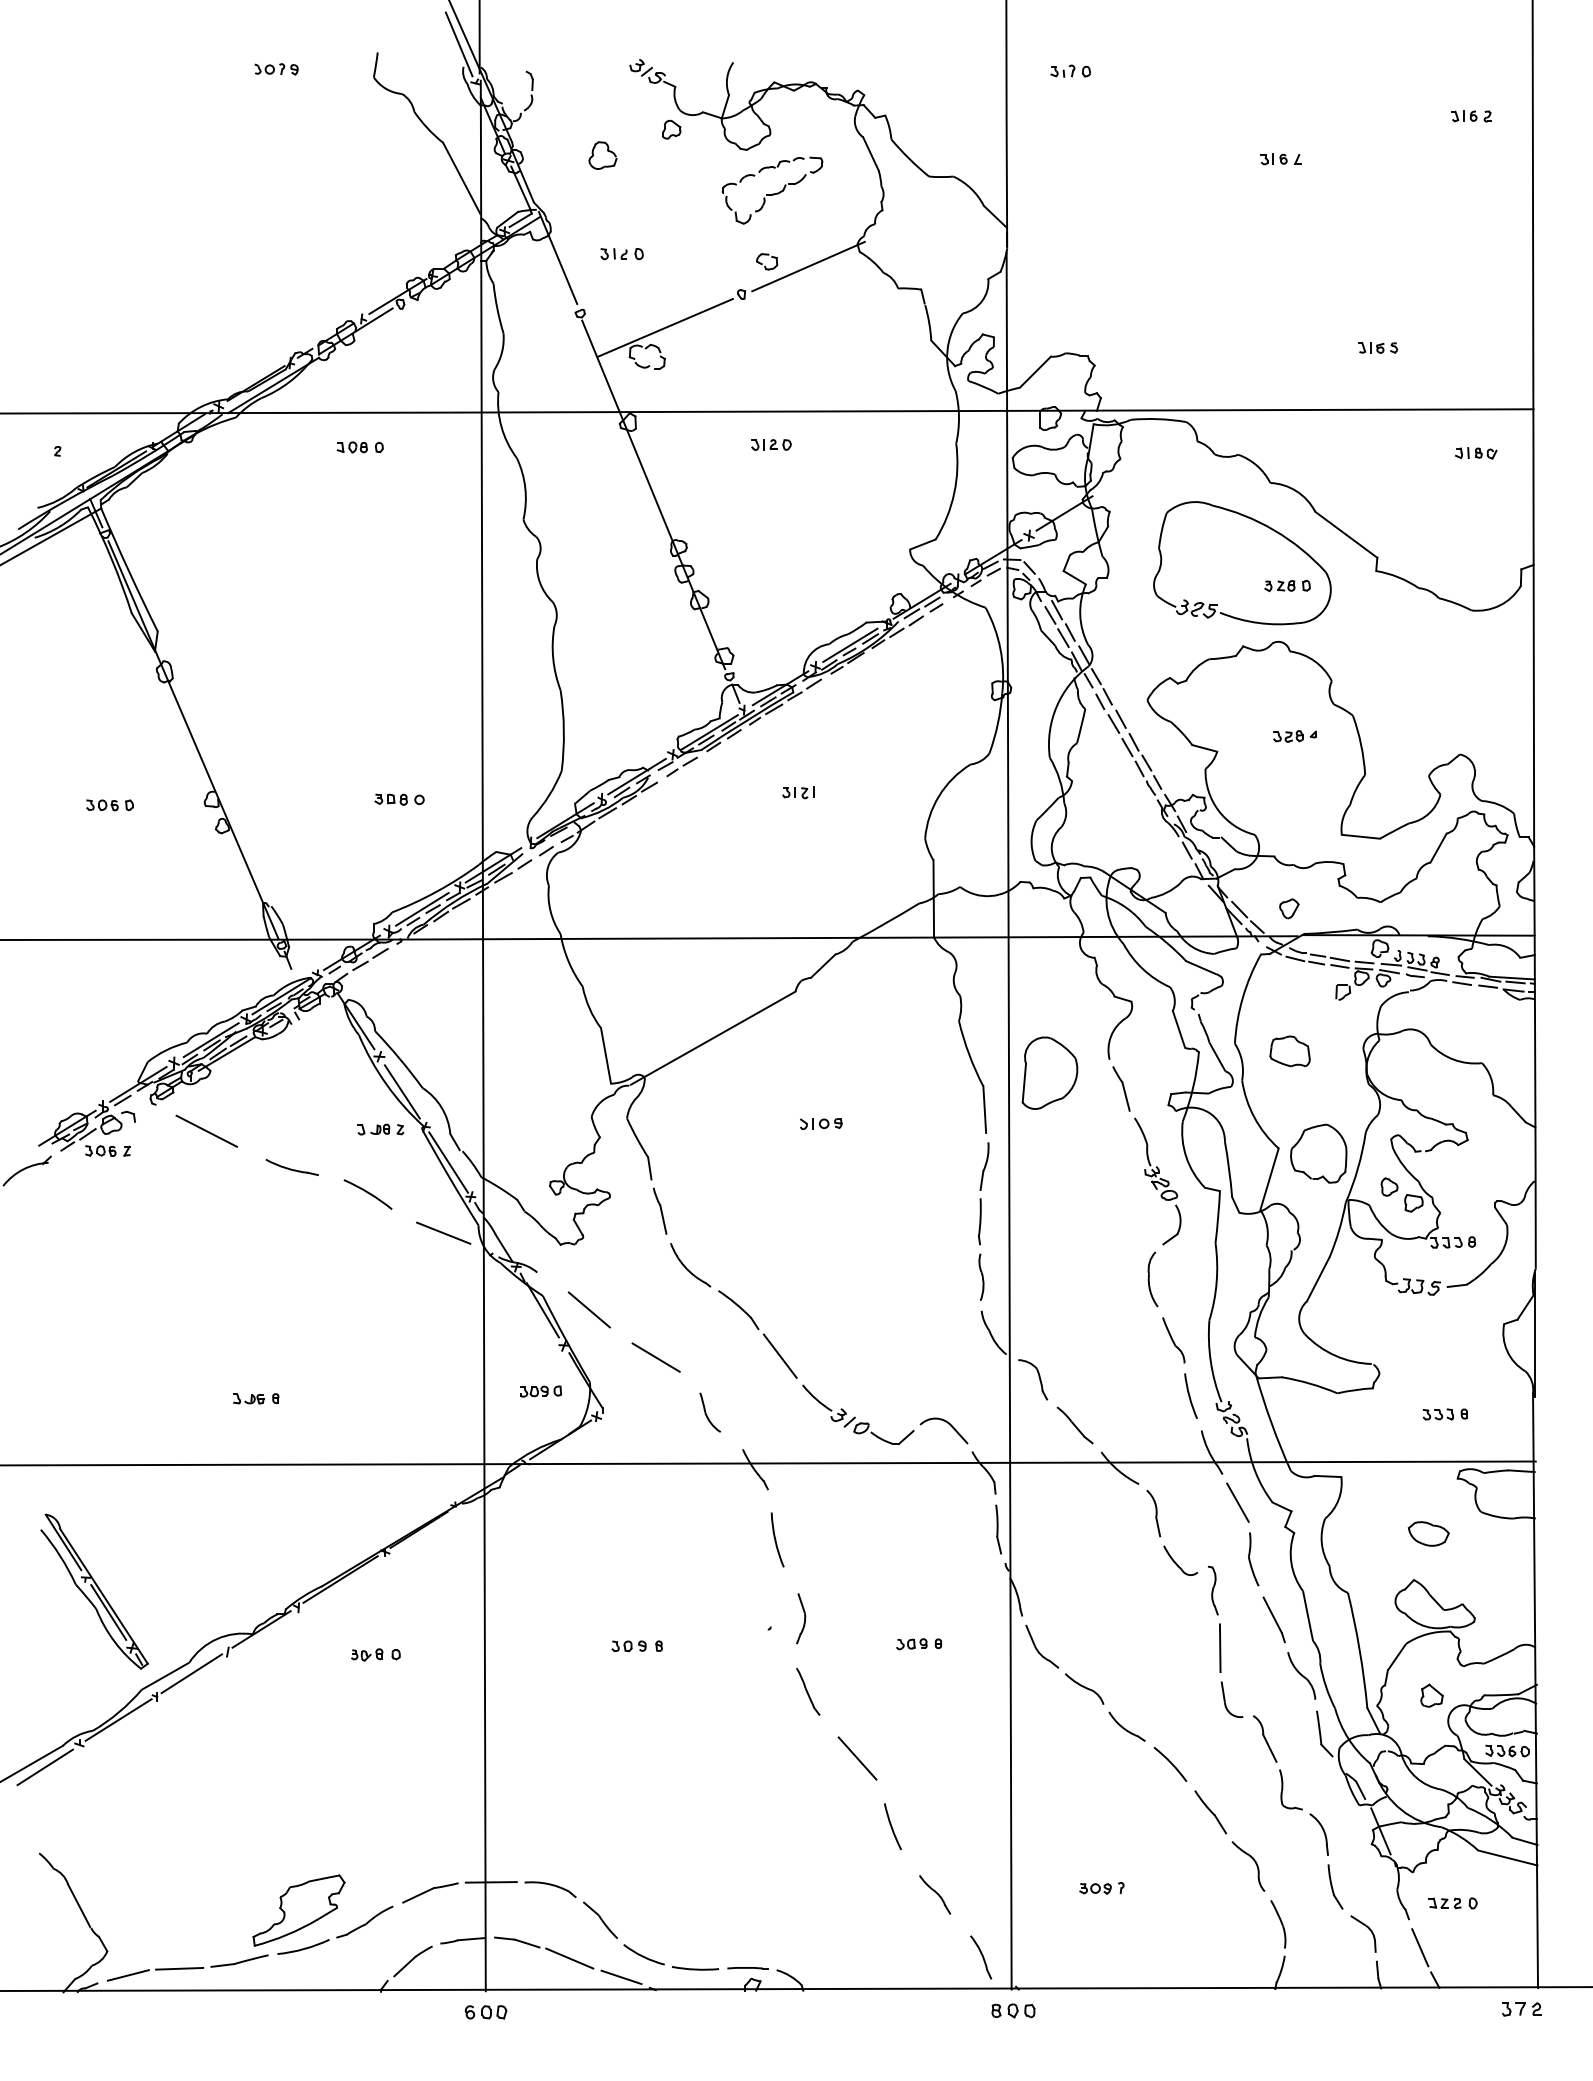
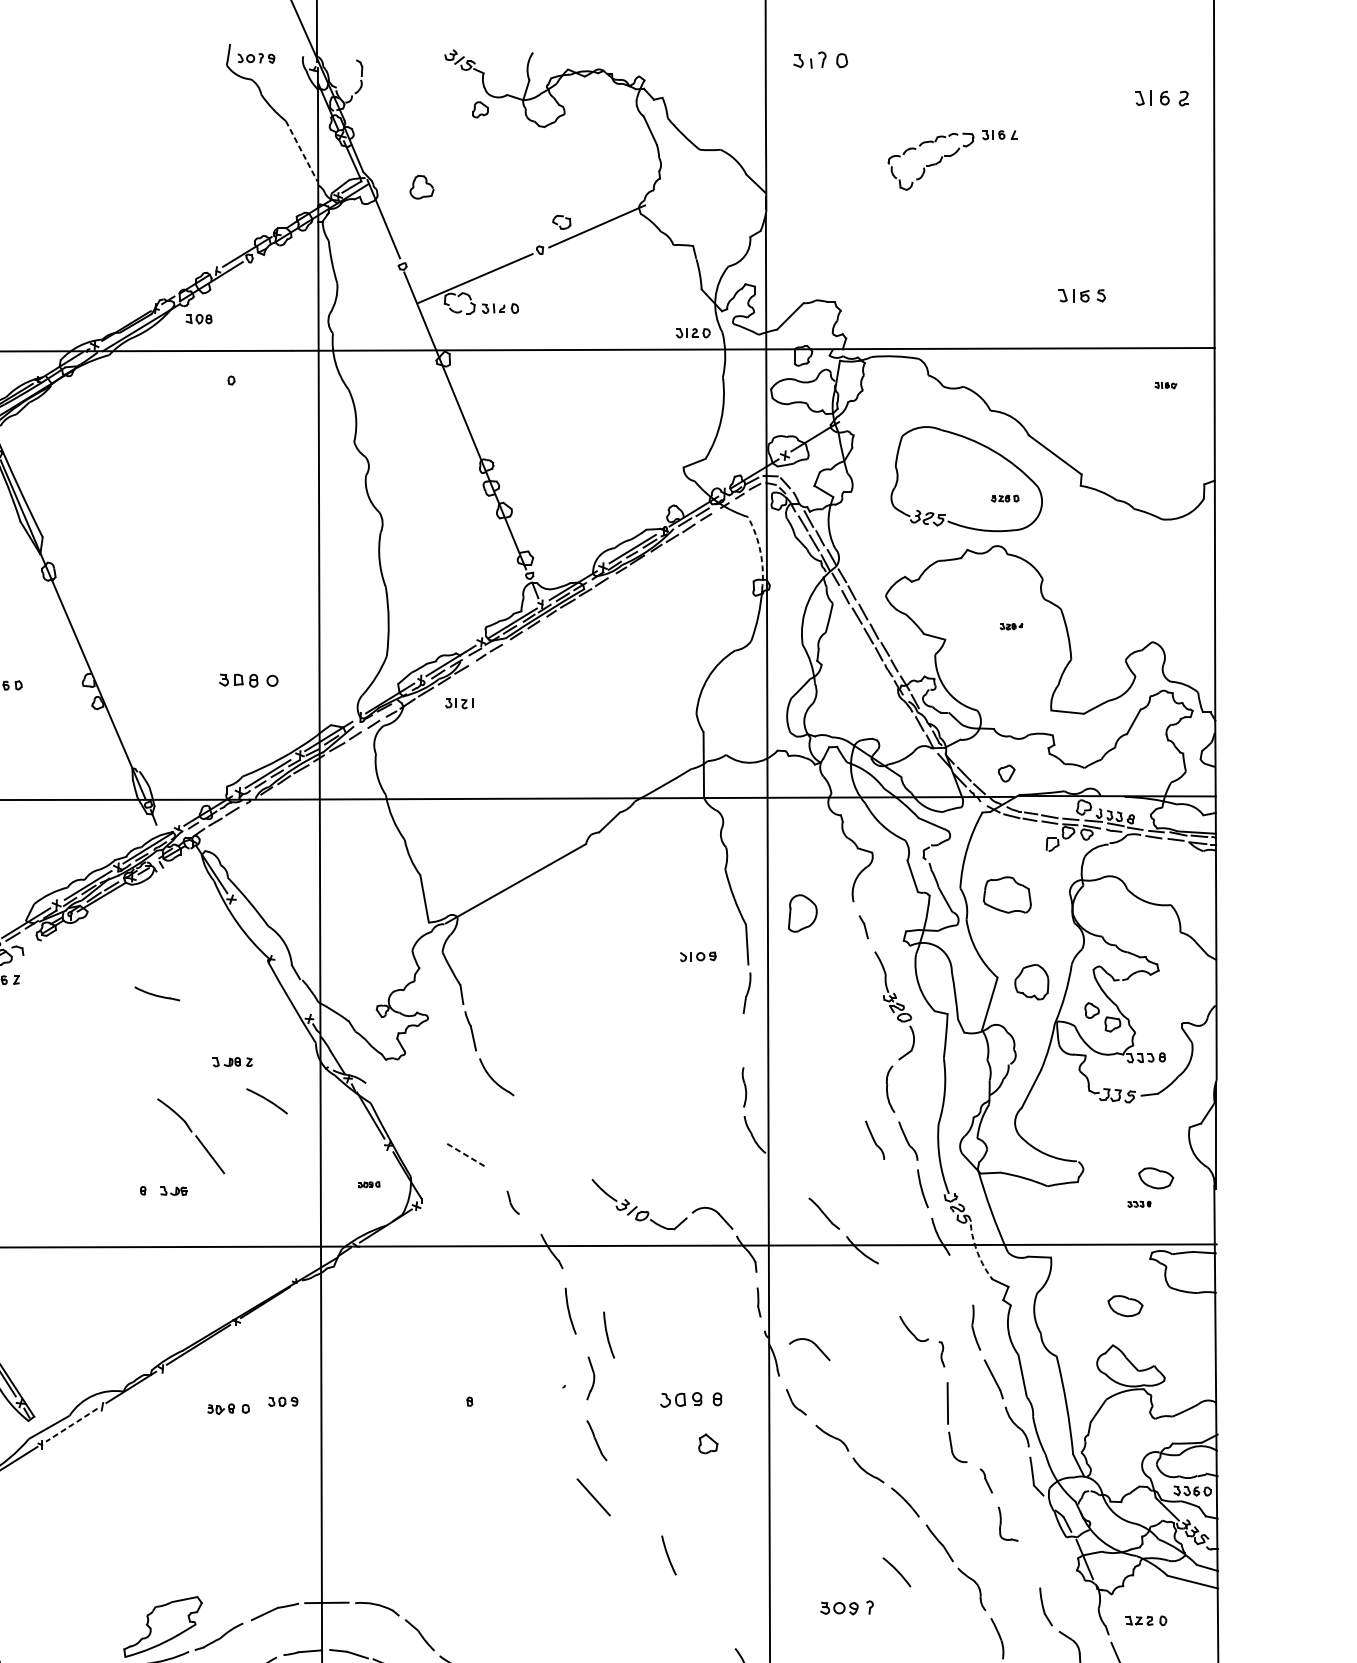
line: (458, 44) -> (298, 37), removed
part: (276, 69) -> (256, 58), moved
part: (1070, 70) -> (820, 59), size x1.6
part: (1471, 116) -> (1161, 98), size x1.6
part: (602, 155) -> (421, 187), moved
line: (461, 178) -> (301, 151), solid -> dashed
part: (772, 190) -> (931, 161), moved
part: (621, 254) -> (499, 309), moved
part: (1378, 347) -> (1082, 295), size x1.4
part: (771, 444) -> (693, 332), moved
part: (351, 447) -> (198, 319), moved
part: (1476, 453) -> (1166, 385), size x0.6
part: (1287, 586) -> (1005, 498), size x0.7
arc: (1000, 649) -> (760, 552), solid -> dashed
part: (1294, 736) -> (1011, 626), size x0.6
part: (798, 792) -> (459, 703), moved
part: (399, 799) -> (248, 680), size x1.4
part: (1289, 1051) -> (1006, 895), size x1.4
part: (1049, 1072) -> (802, 913), size x0.6
part: (1121, 1088) -> (863, 926), size x0.6
line: (401, 1091) -> (250, 929), removed
part: (821, 1123) -> (698, 956), moved
part: (380, 1129) -> (232, 1062), moved
line: (206, 1130) -> (84, 962), removed
part: (1318, 1153) -> (1031, 982), size x0.7
line: (448, 1162) -> (290, 989), removed
arc: (367, 1193) -> (266, 1100), moved
line: (979, 1221) -> (742, 1039), removed
line: (443, 1232) -> (286, 1049), removed
line: (588, 1309) -> (409, 1114), removed
part: (757, 1334) -> (190, 1136), moved
part: (1134, 1339) -> (874, 1140), added
line: (656, 1357) -> (467, 1155), solid -> dashed
part: (1033, 1379) -> (788, 1174), removed
part: (1464, 1383) -> (1155, 1177), added
part: (540, 1391) -> (368, 1184), size x0.6
part: (248, 1398) -> (173, 1190), moved
part: (709, 1412) -> (512, 1202), size x0.7
part: (1444, 1414) -> (1138, 1204), size x0.6
arc: (1255, 1472) -> (977, 1253), solid -> dashed
line: (1237, 1502) -> (962, 1279), removed
part: (1153, 1513) -> (890, 1288), removed
part: (998, 1529) -> (758, 1302), size x0.7
arc: (821, 1567) -> (608, 1334), added
part: (1062, 1578) -> (813, 1344), added
part: (1213, 1590) -> (942, 1354), size x0.6
part: (919, 1644) -> (691, 1400), size x1.6
part: (628, 1646) -> (282, 1401), moved
part: (1042, 1646) -> (796, 1401), size x0.7
line: (191, 1673) -> (71, 1424), solid -> dashed
part: (1431, 1695) -> (707, 1443), moved
part: (1265, 1738) -> (986, 1480), size x0.6
line: (857, 1758) -> (593, 1497), moved
part: (1318, 1834) -> (1031, 1562), removed
arc: (1160, 1845) -> (896, 1571), added
part: (1101, 1888) -> (846, 1608), size x1.4
part: (935, 1894) -> (705, 1613), removed

